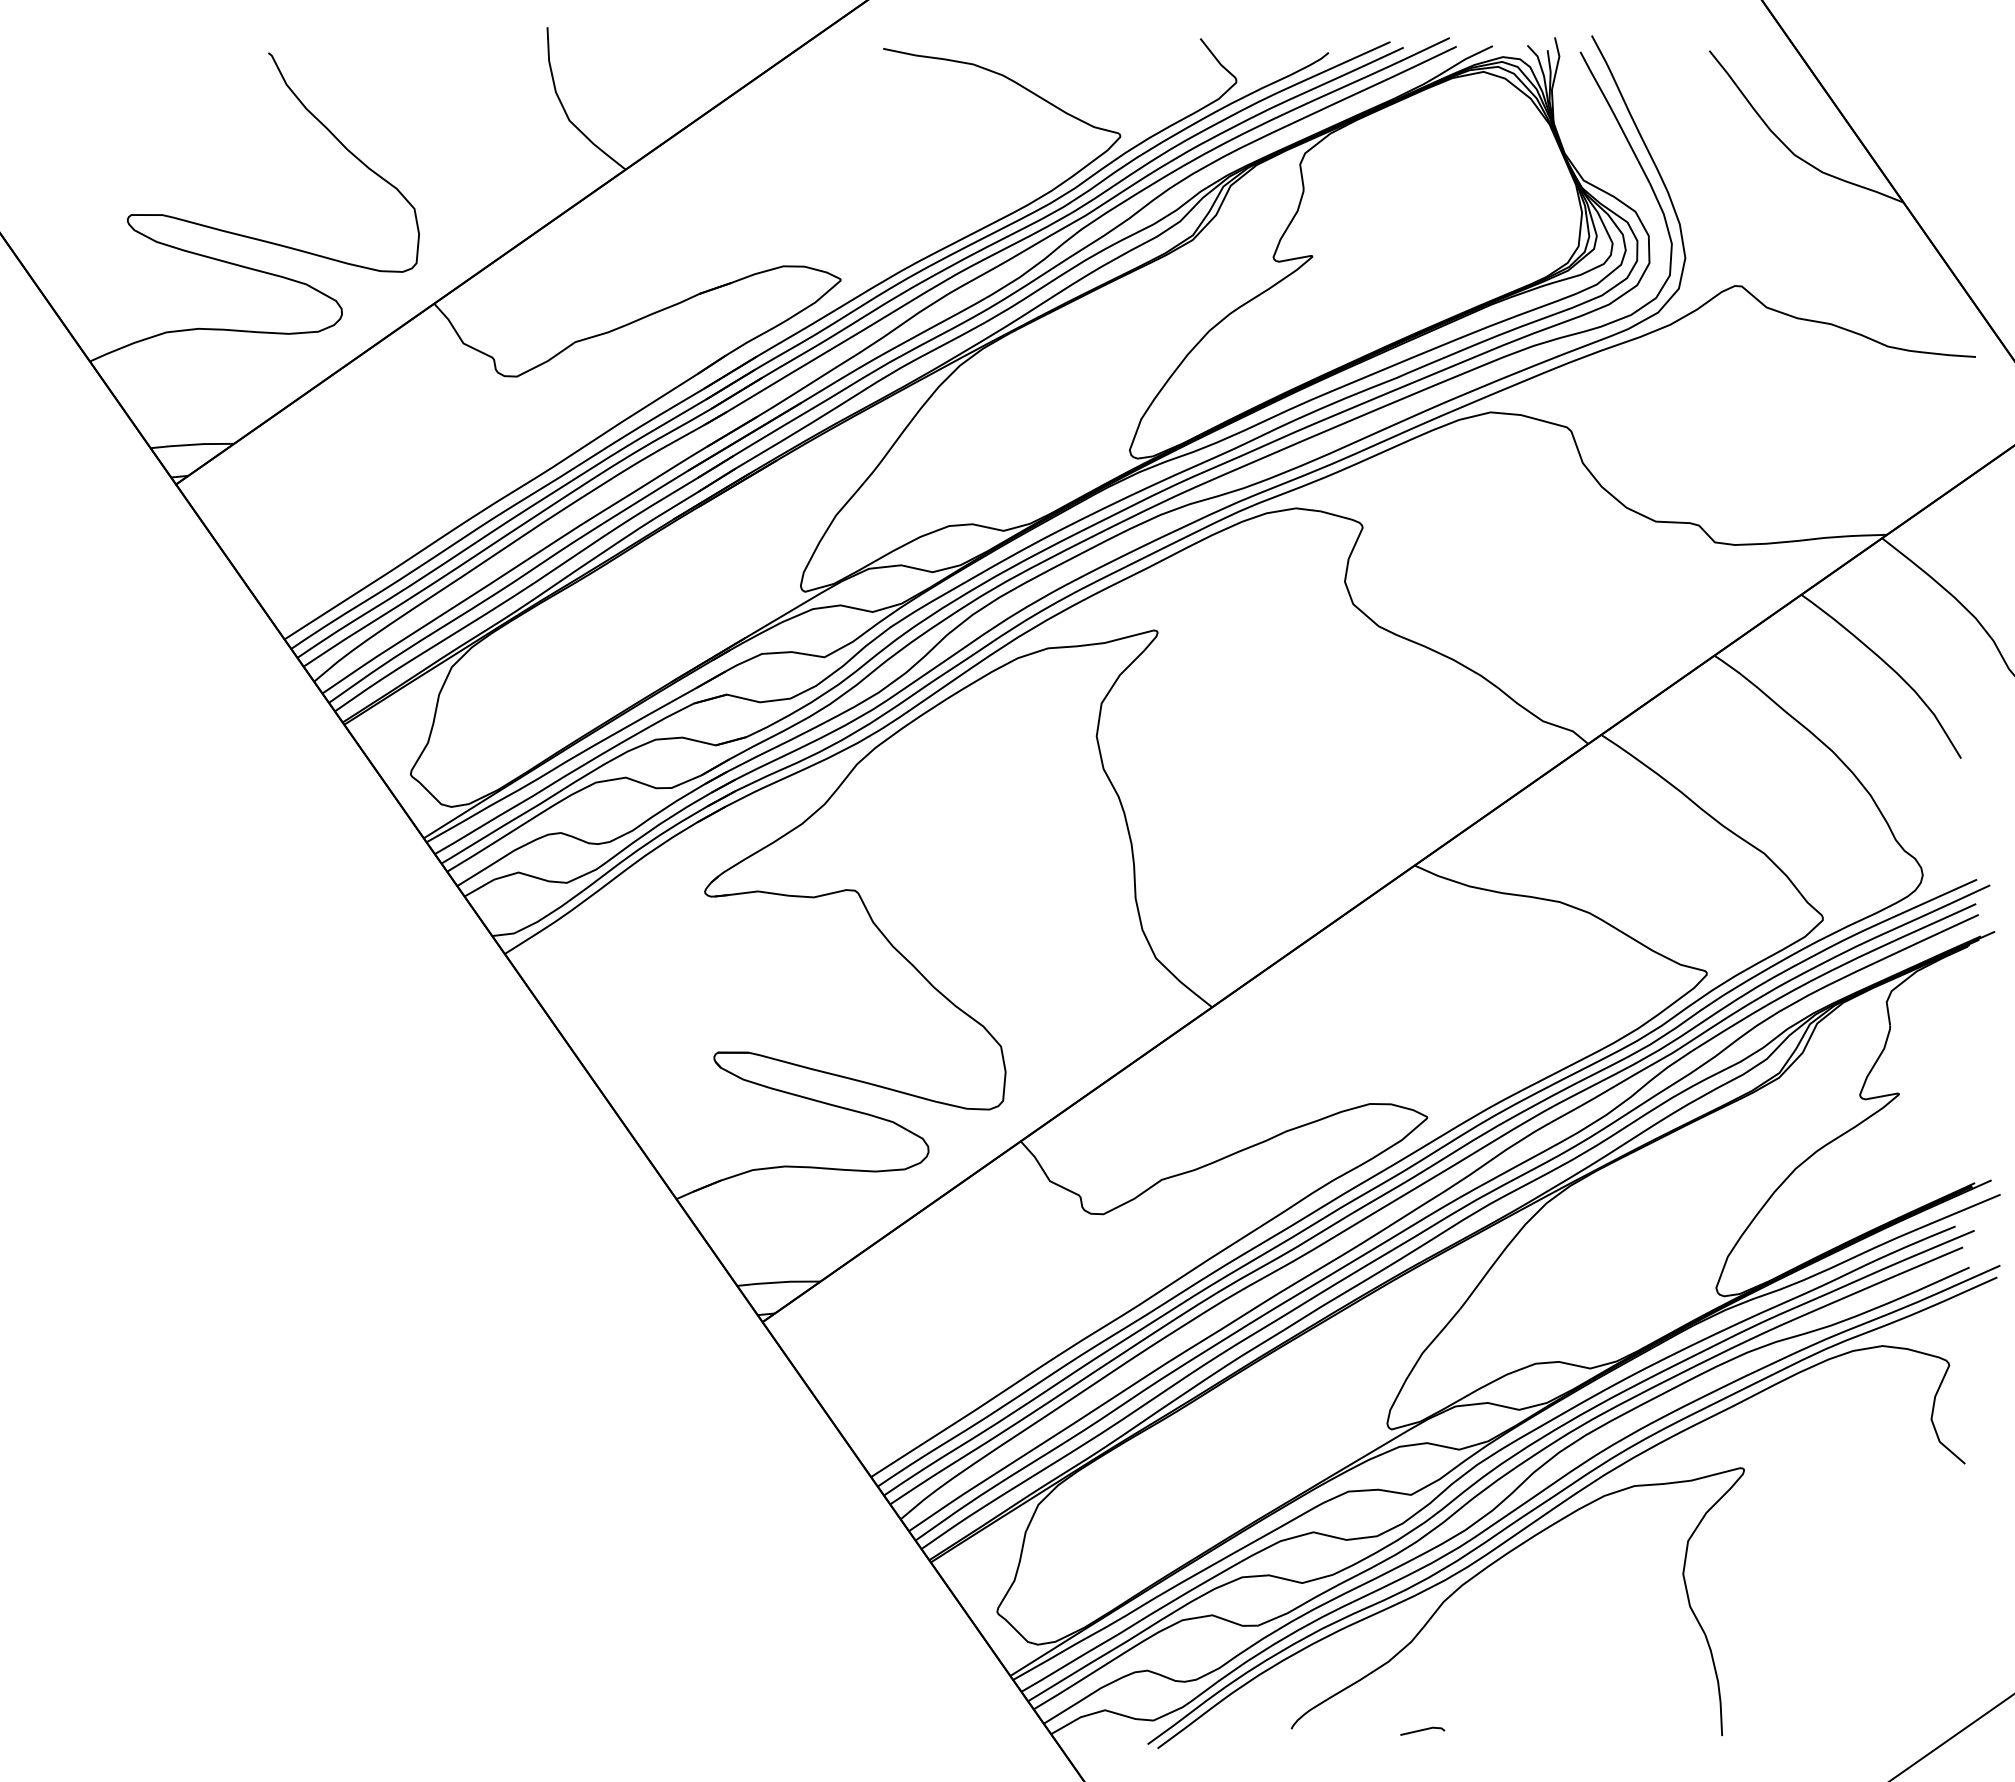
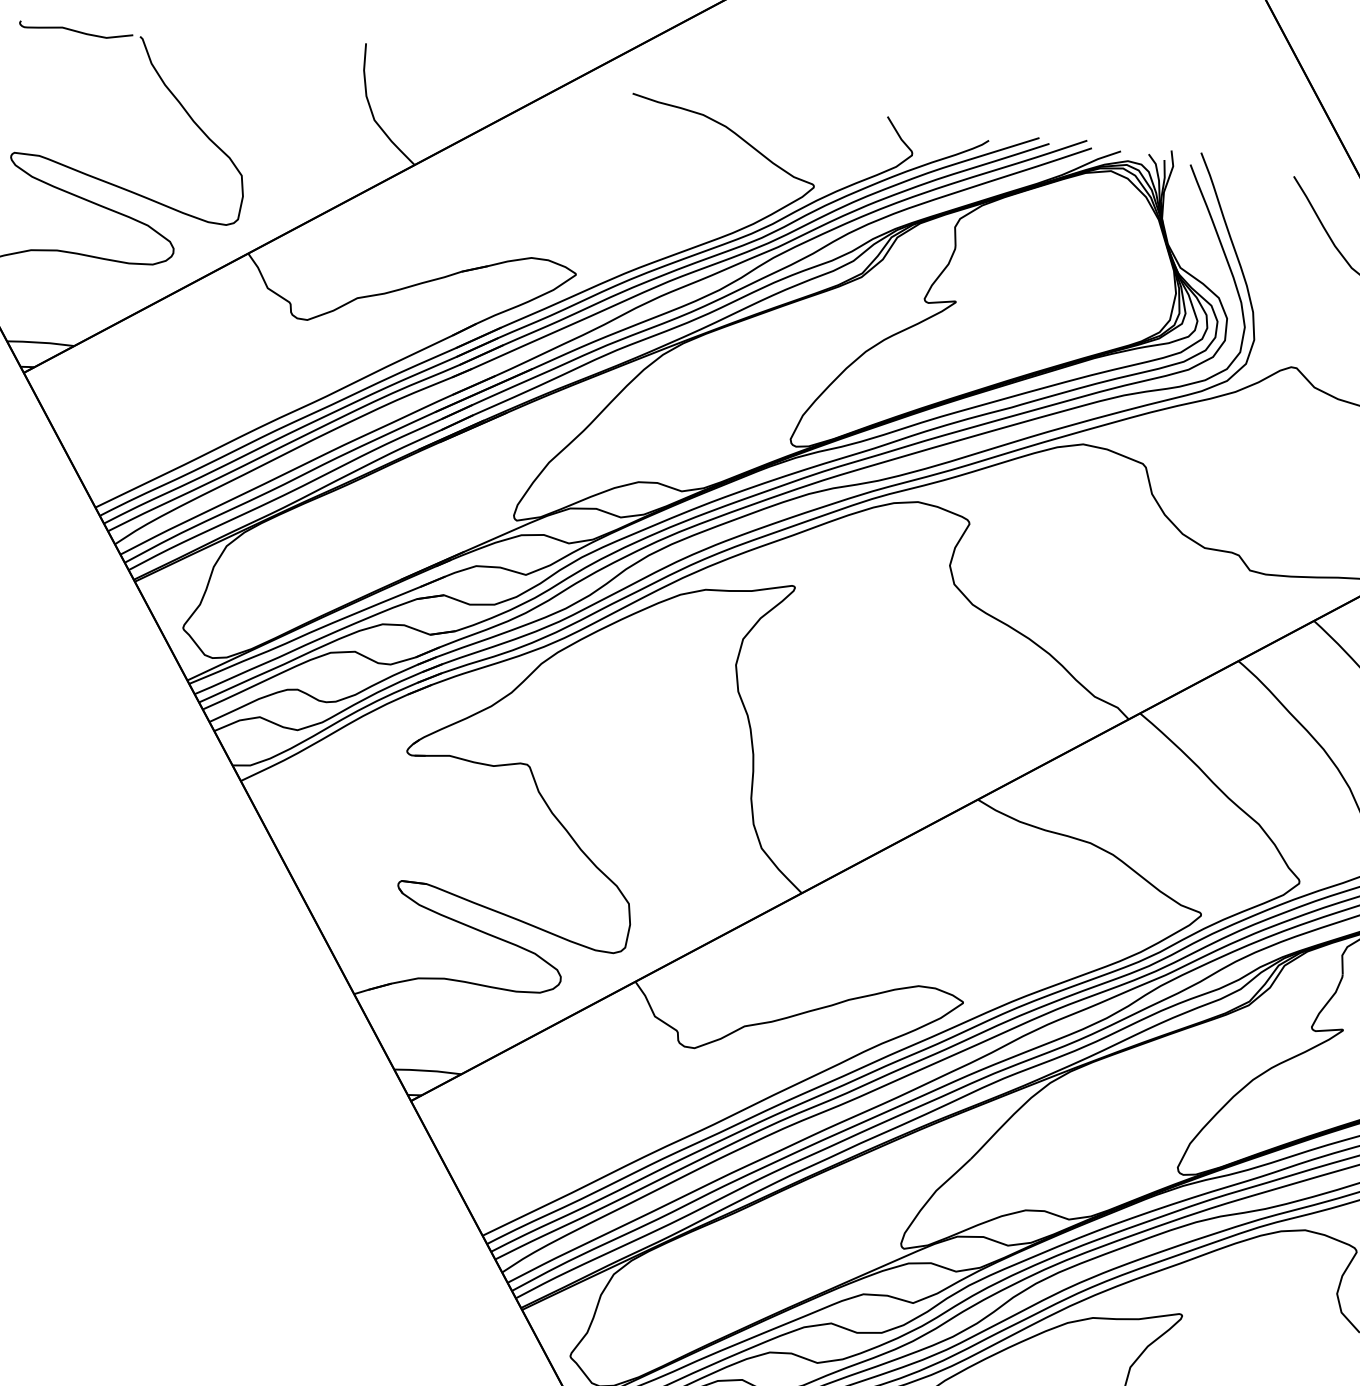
curve: (188, 55) -> (75, 30), added

